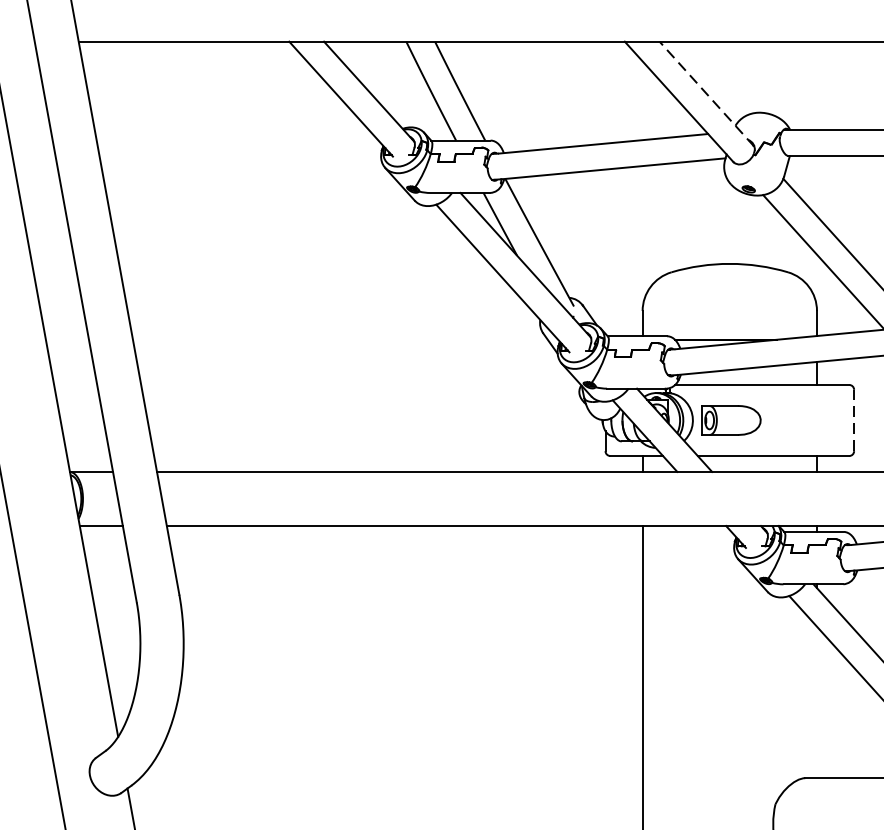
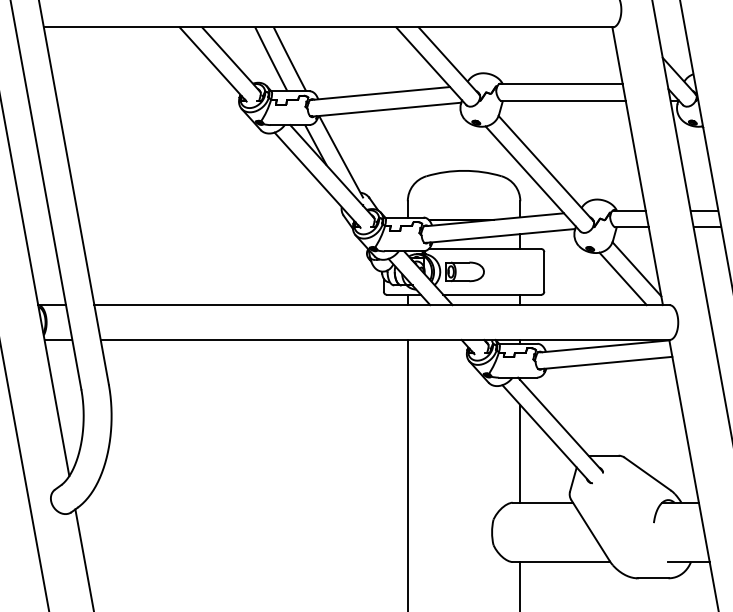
line: (707, 94) -> (449, 61), dashed -> solid
line: (854, 419) -> (544, 271), dashed -> solid
line: (817, 701) -> (520, 453), added

